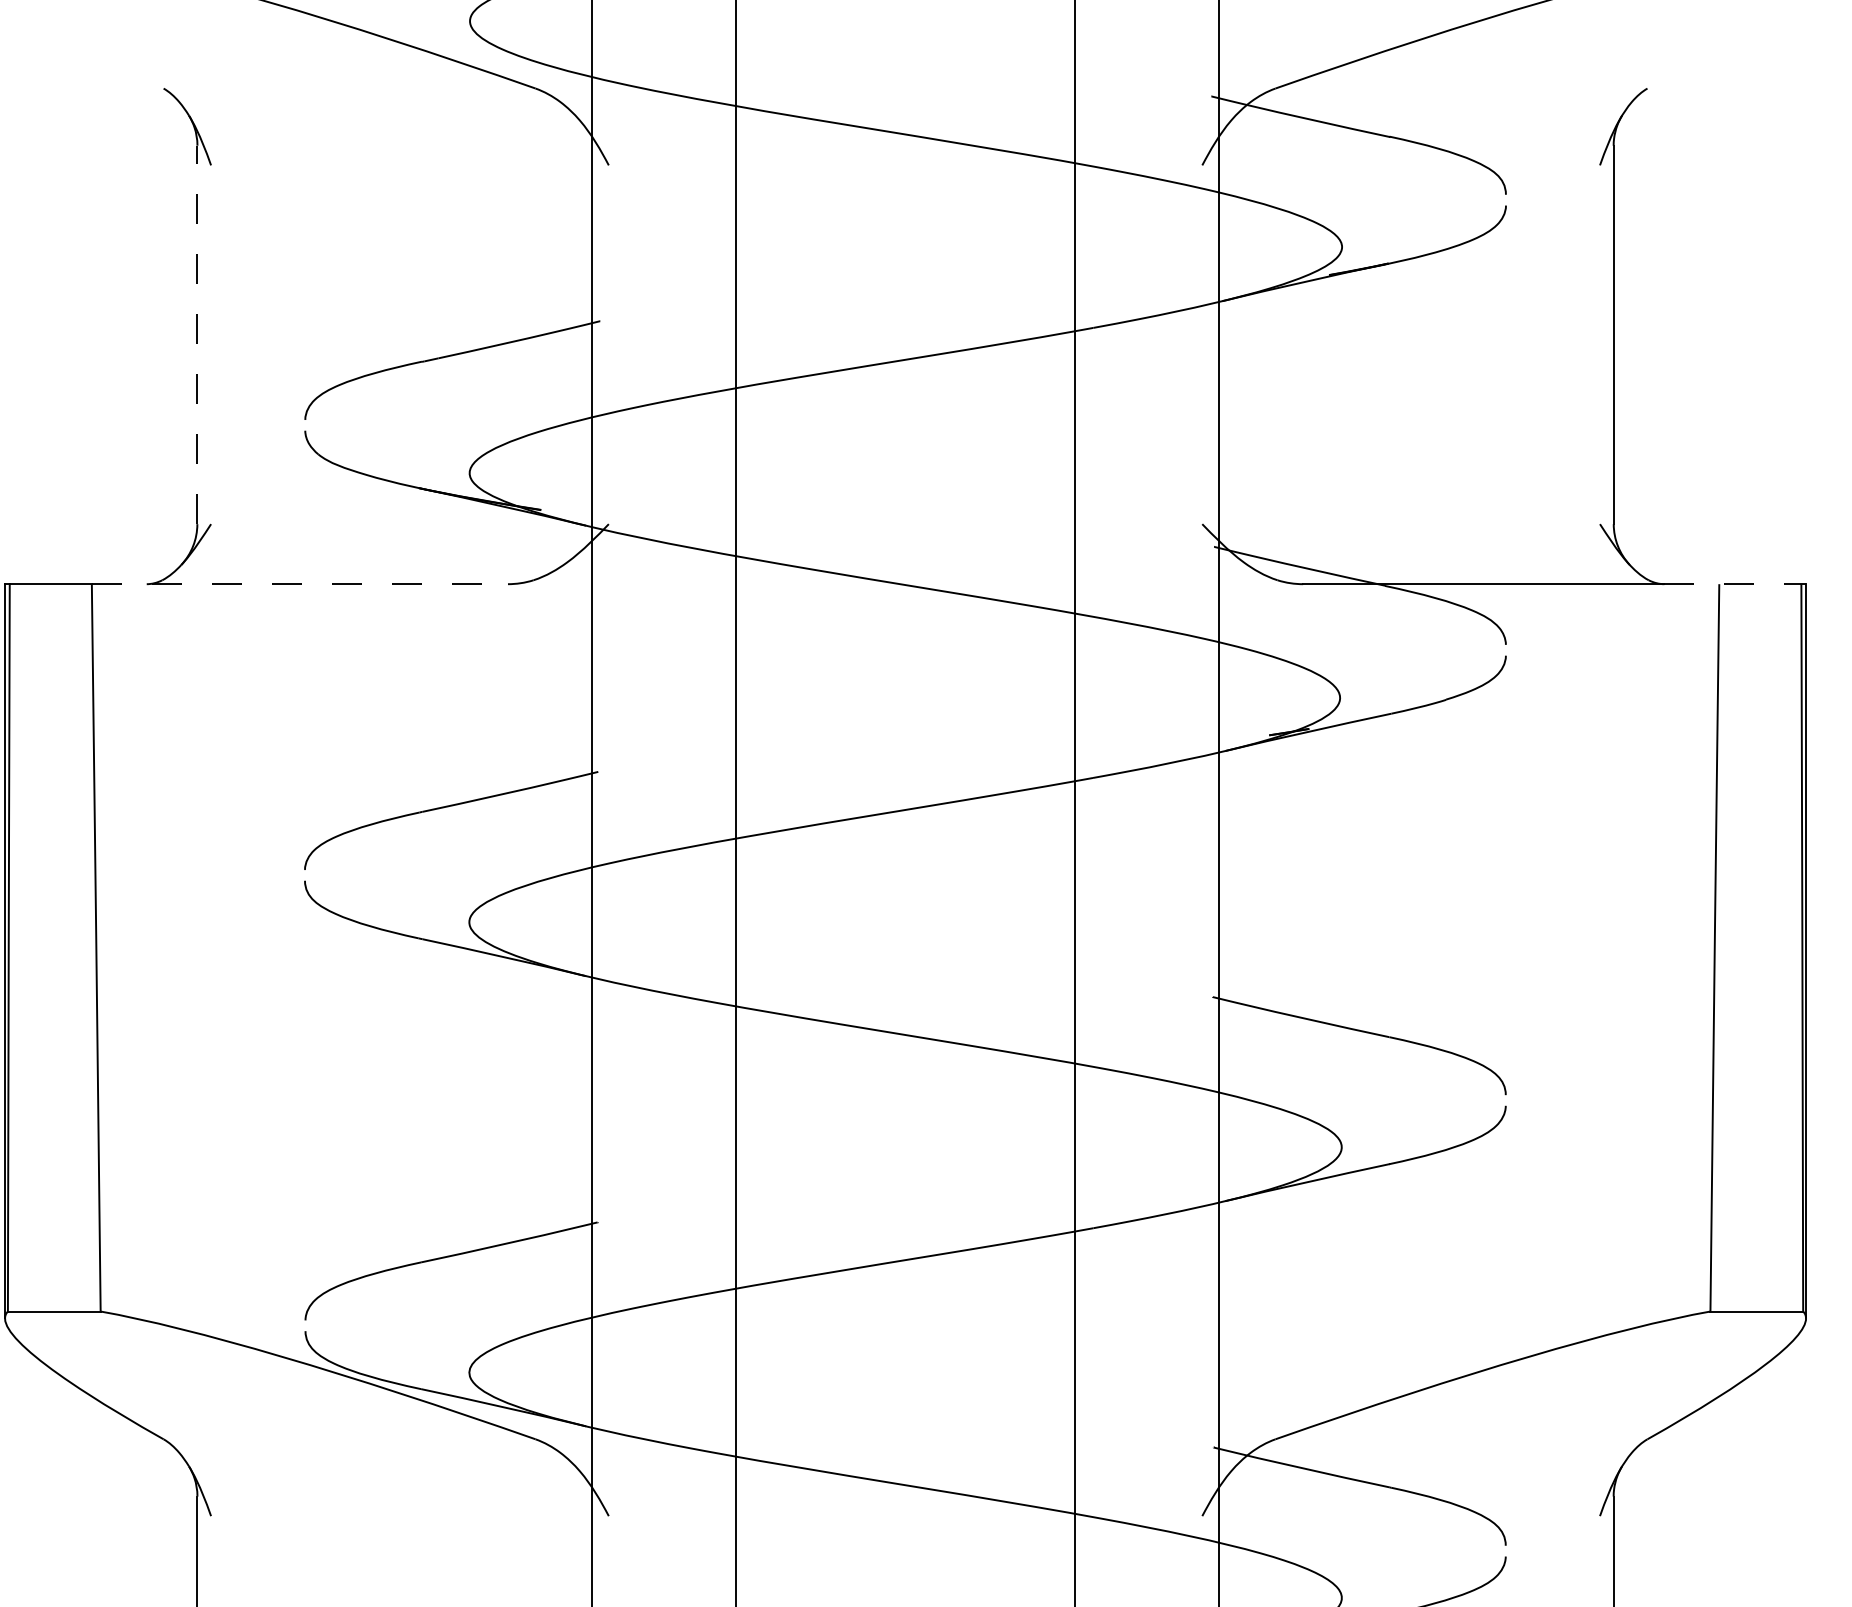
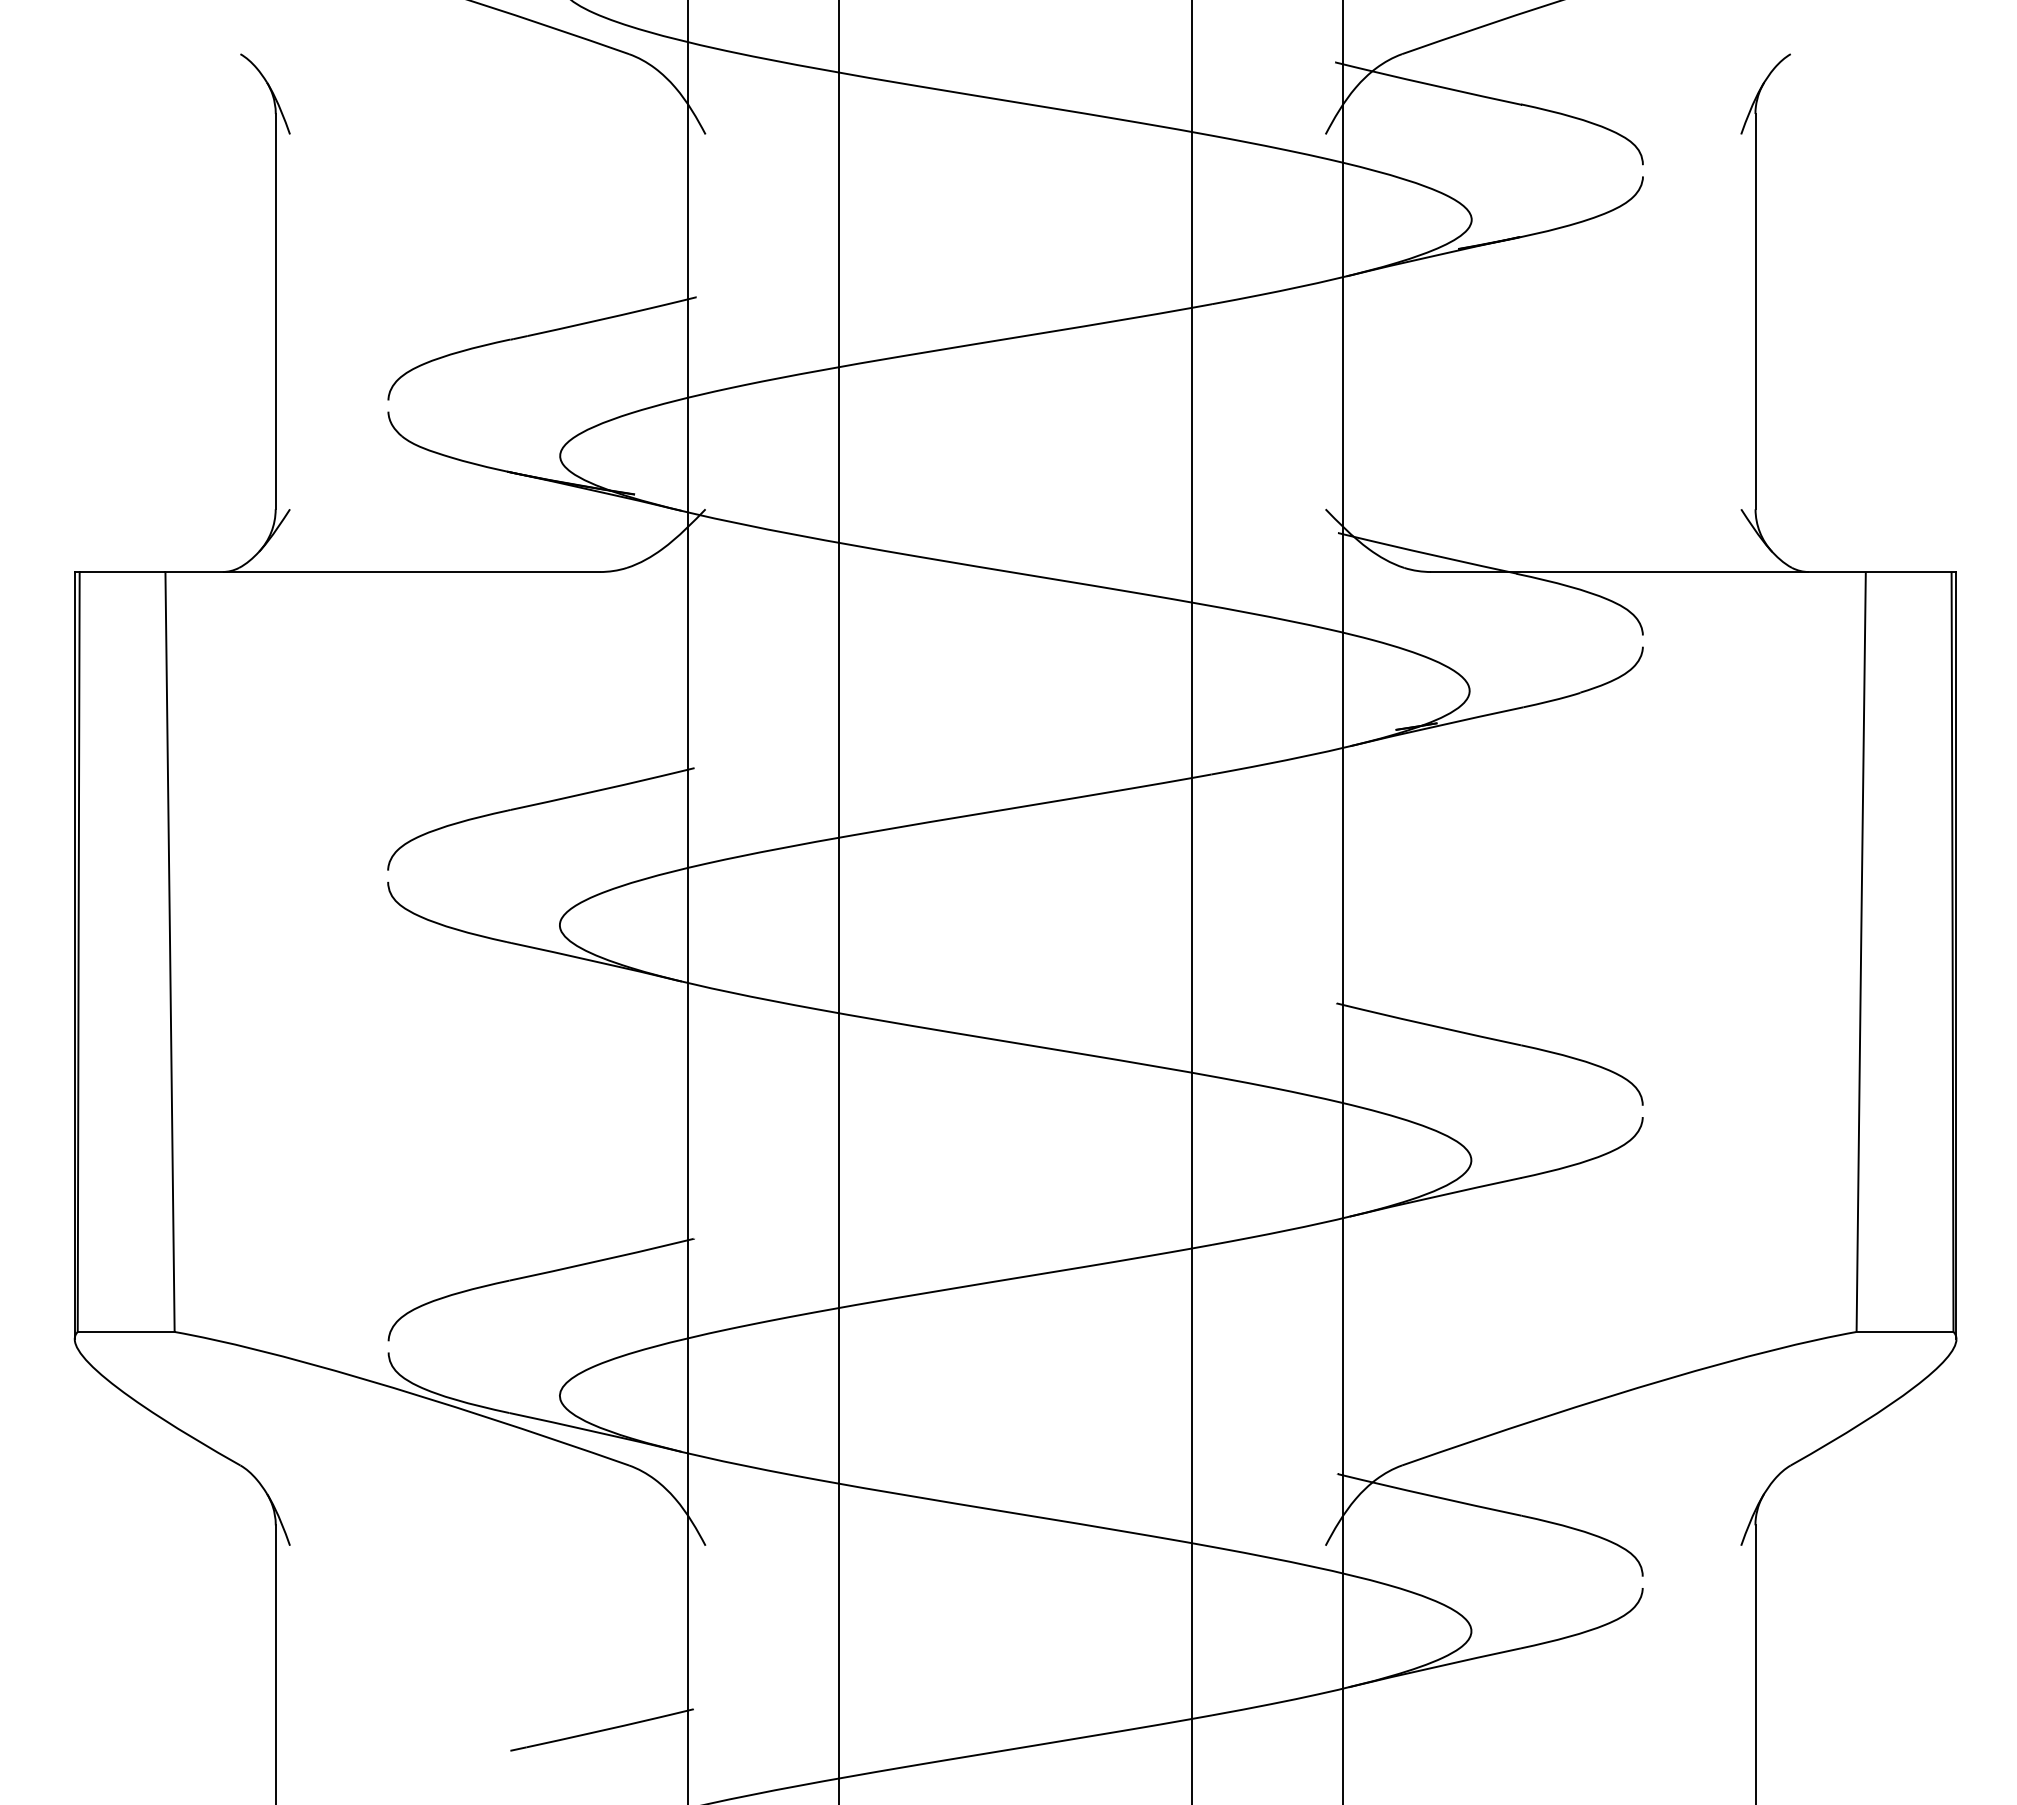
line: (197, 334) -> (275, 311), dashed -> solid
line: (300, 584) -> (383, 572), dashed -> solid
line: (1735, 584) -> (1882, 572), dashed -> solid

